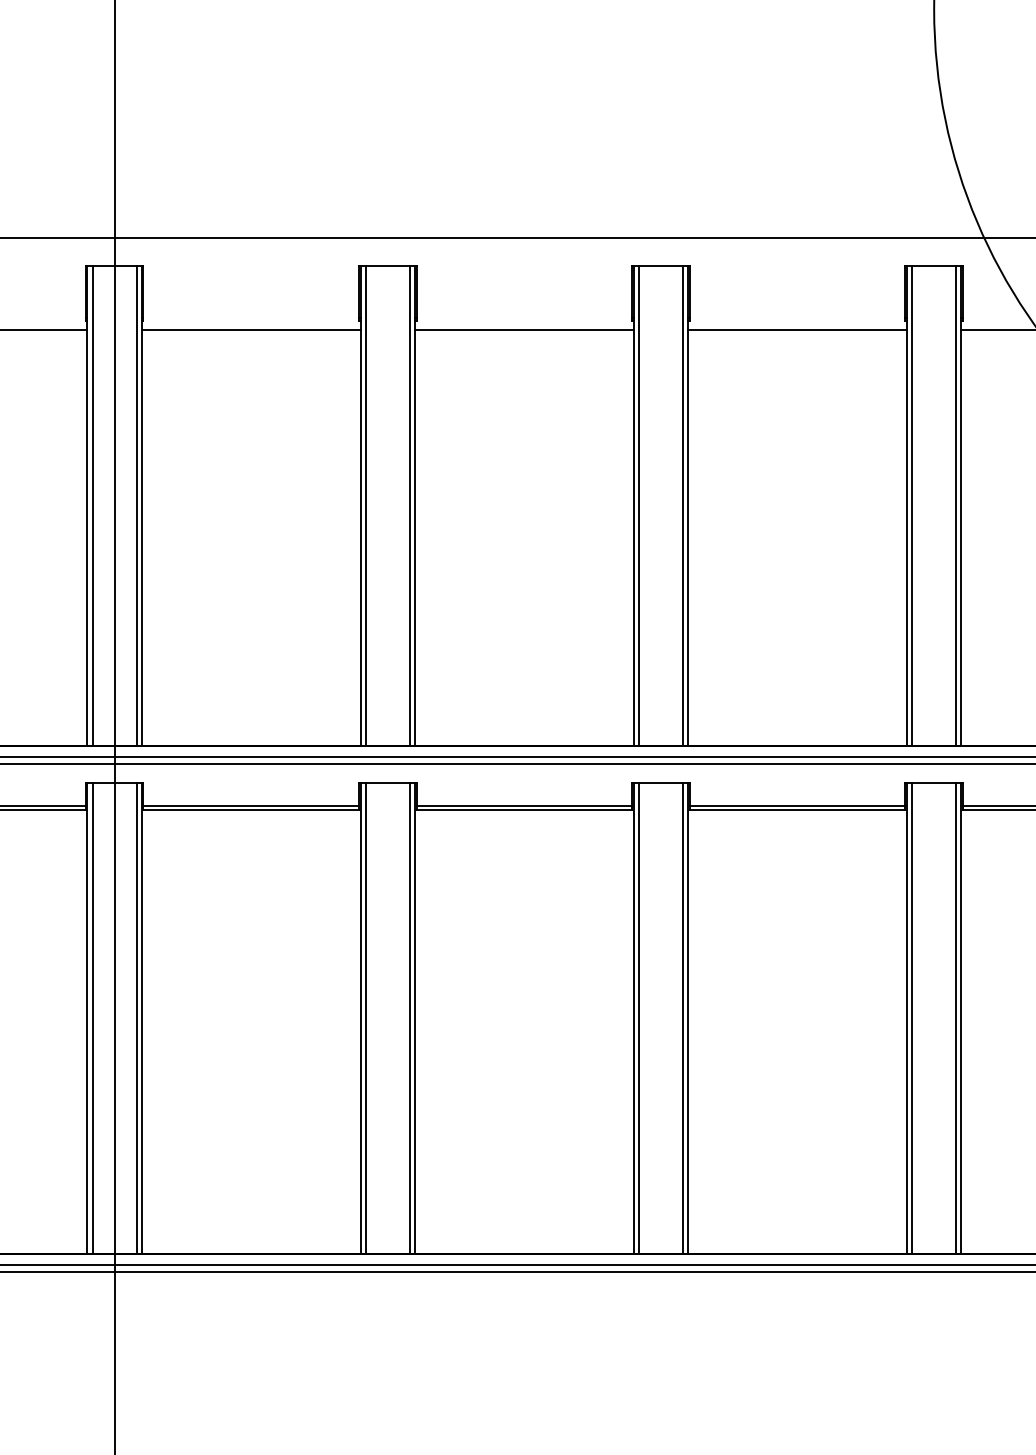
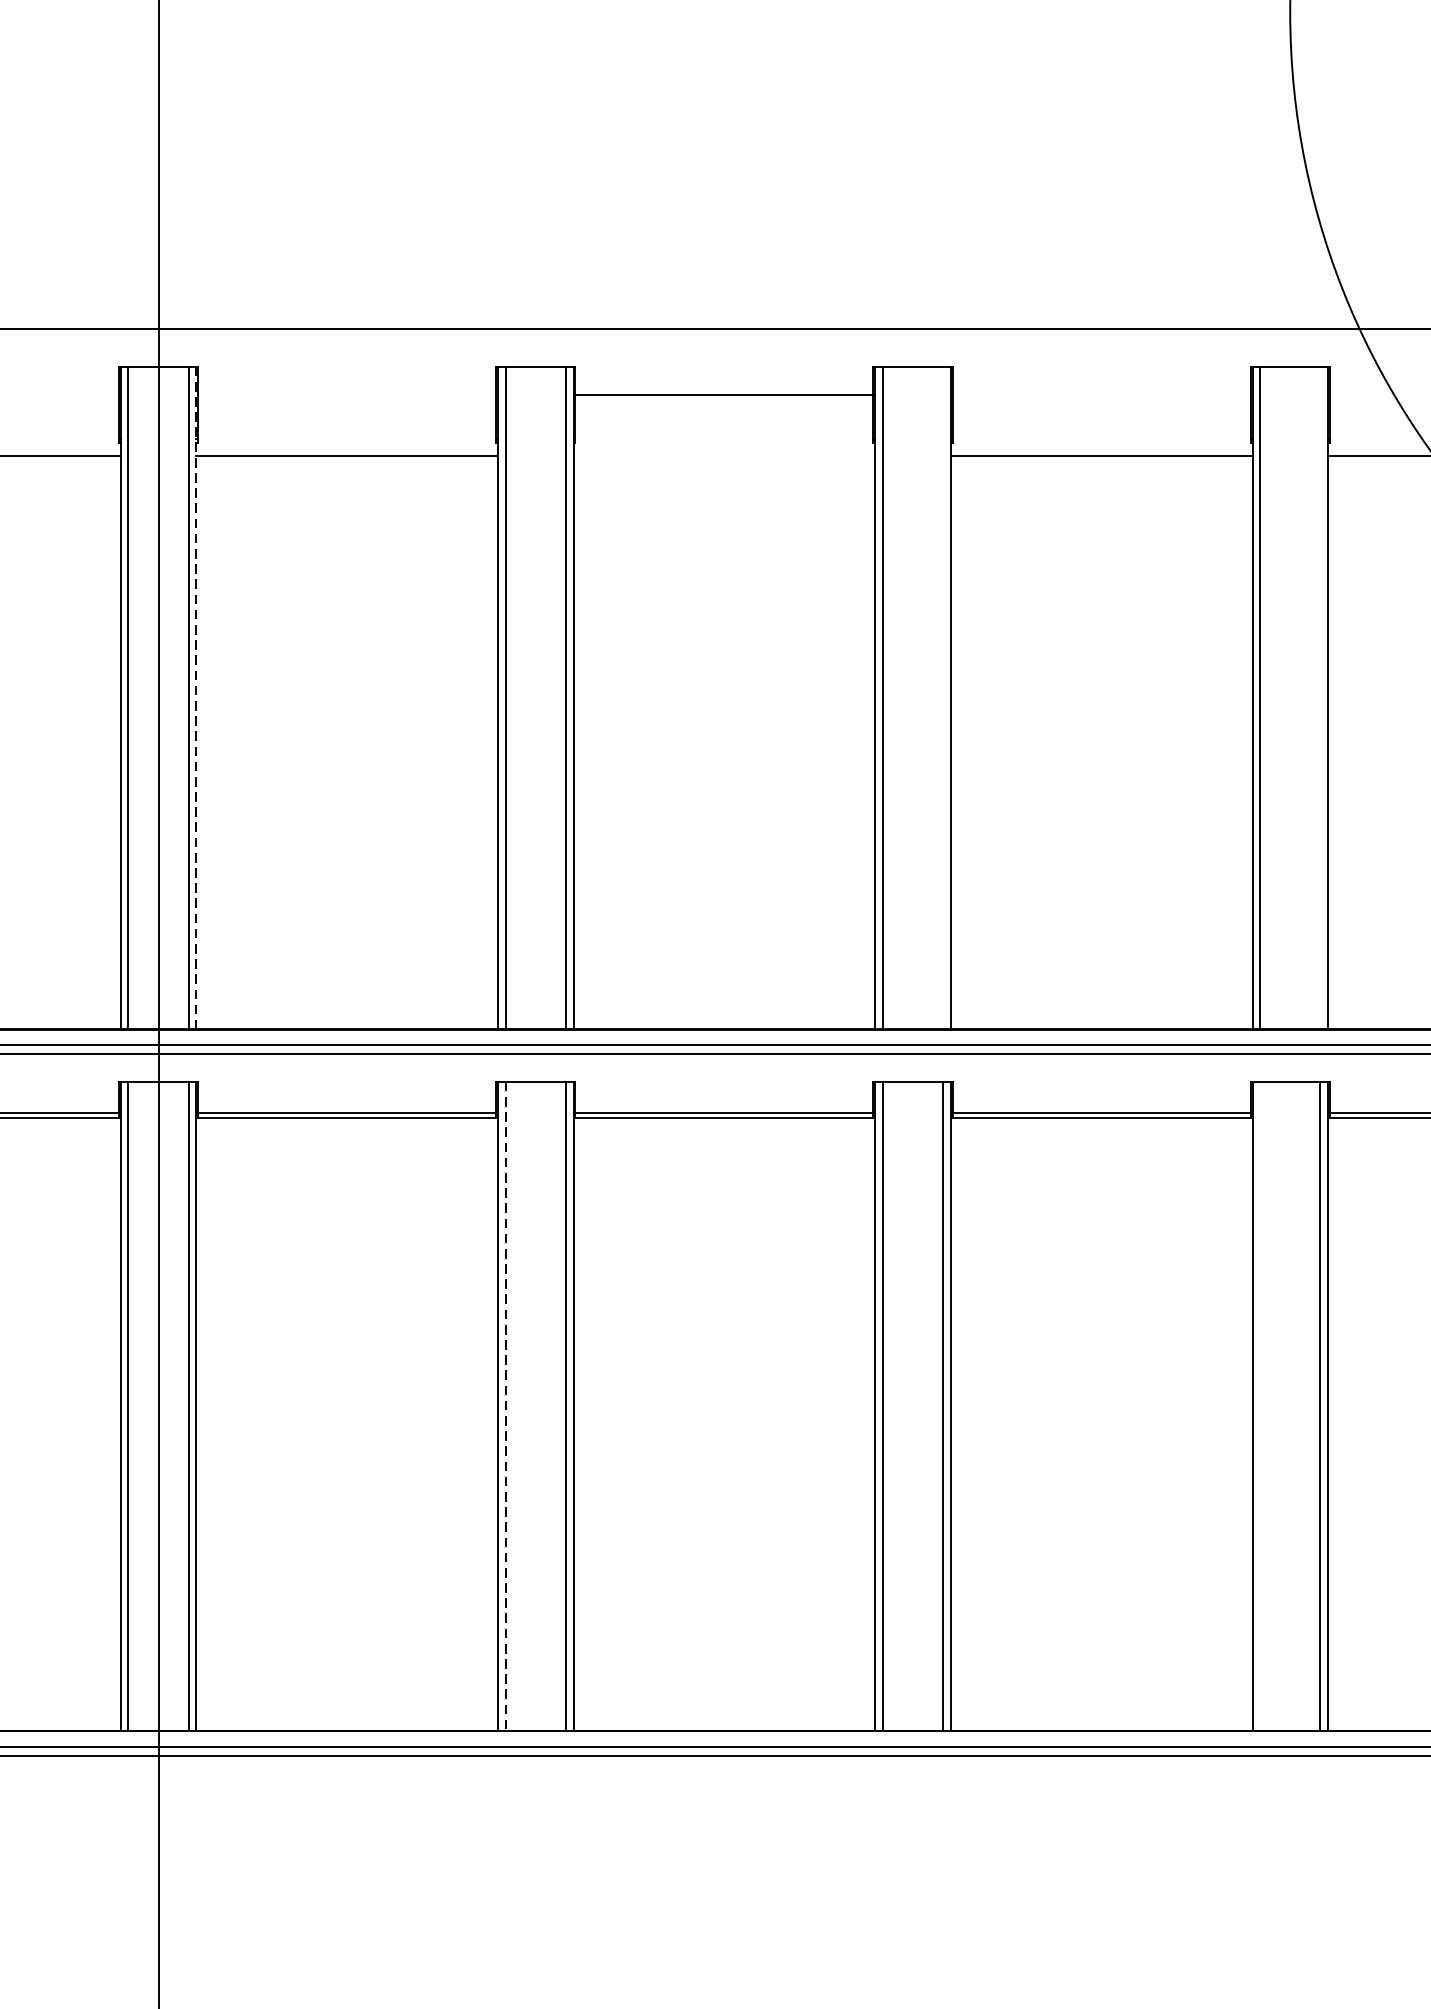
line: (524, 330) -> (724, 395), moved
line: (142, 505) -> (196, 697), solid -> dashed
line: (682, 505) -> (942, 697), removed
line: (956, 505) -> (1321, 697), removed
line: (912, 1018) -> (1260, 1406), removed
line: (366, 1019) -> (506, 1407), solid -> dashed

